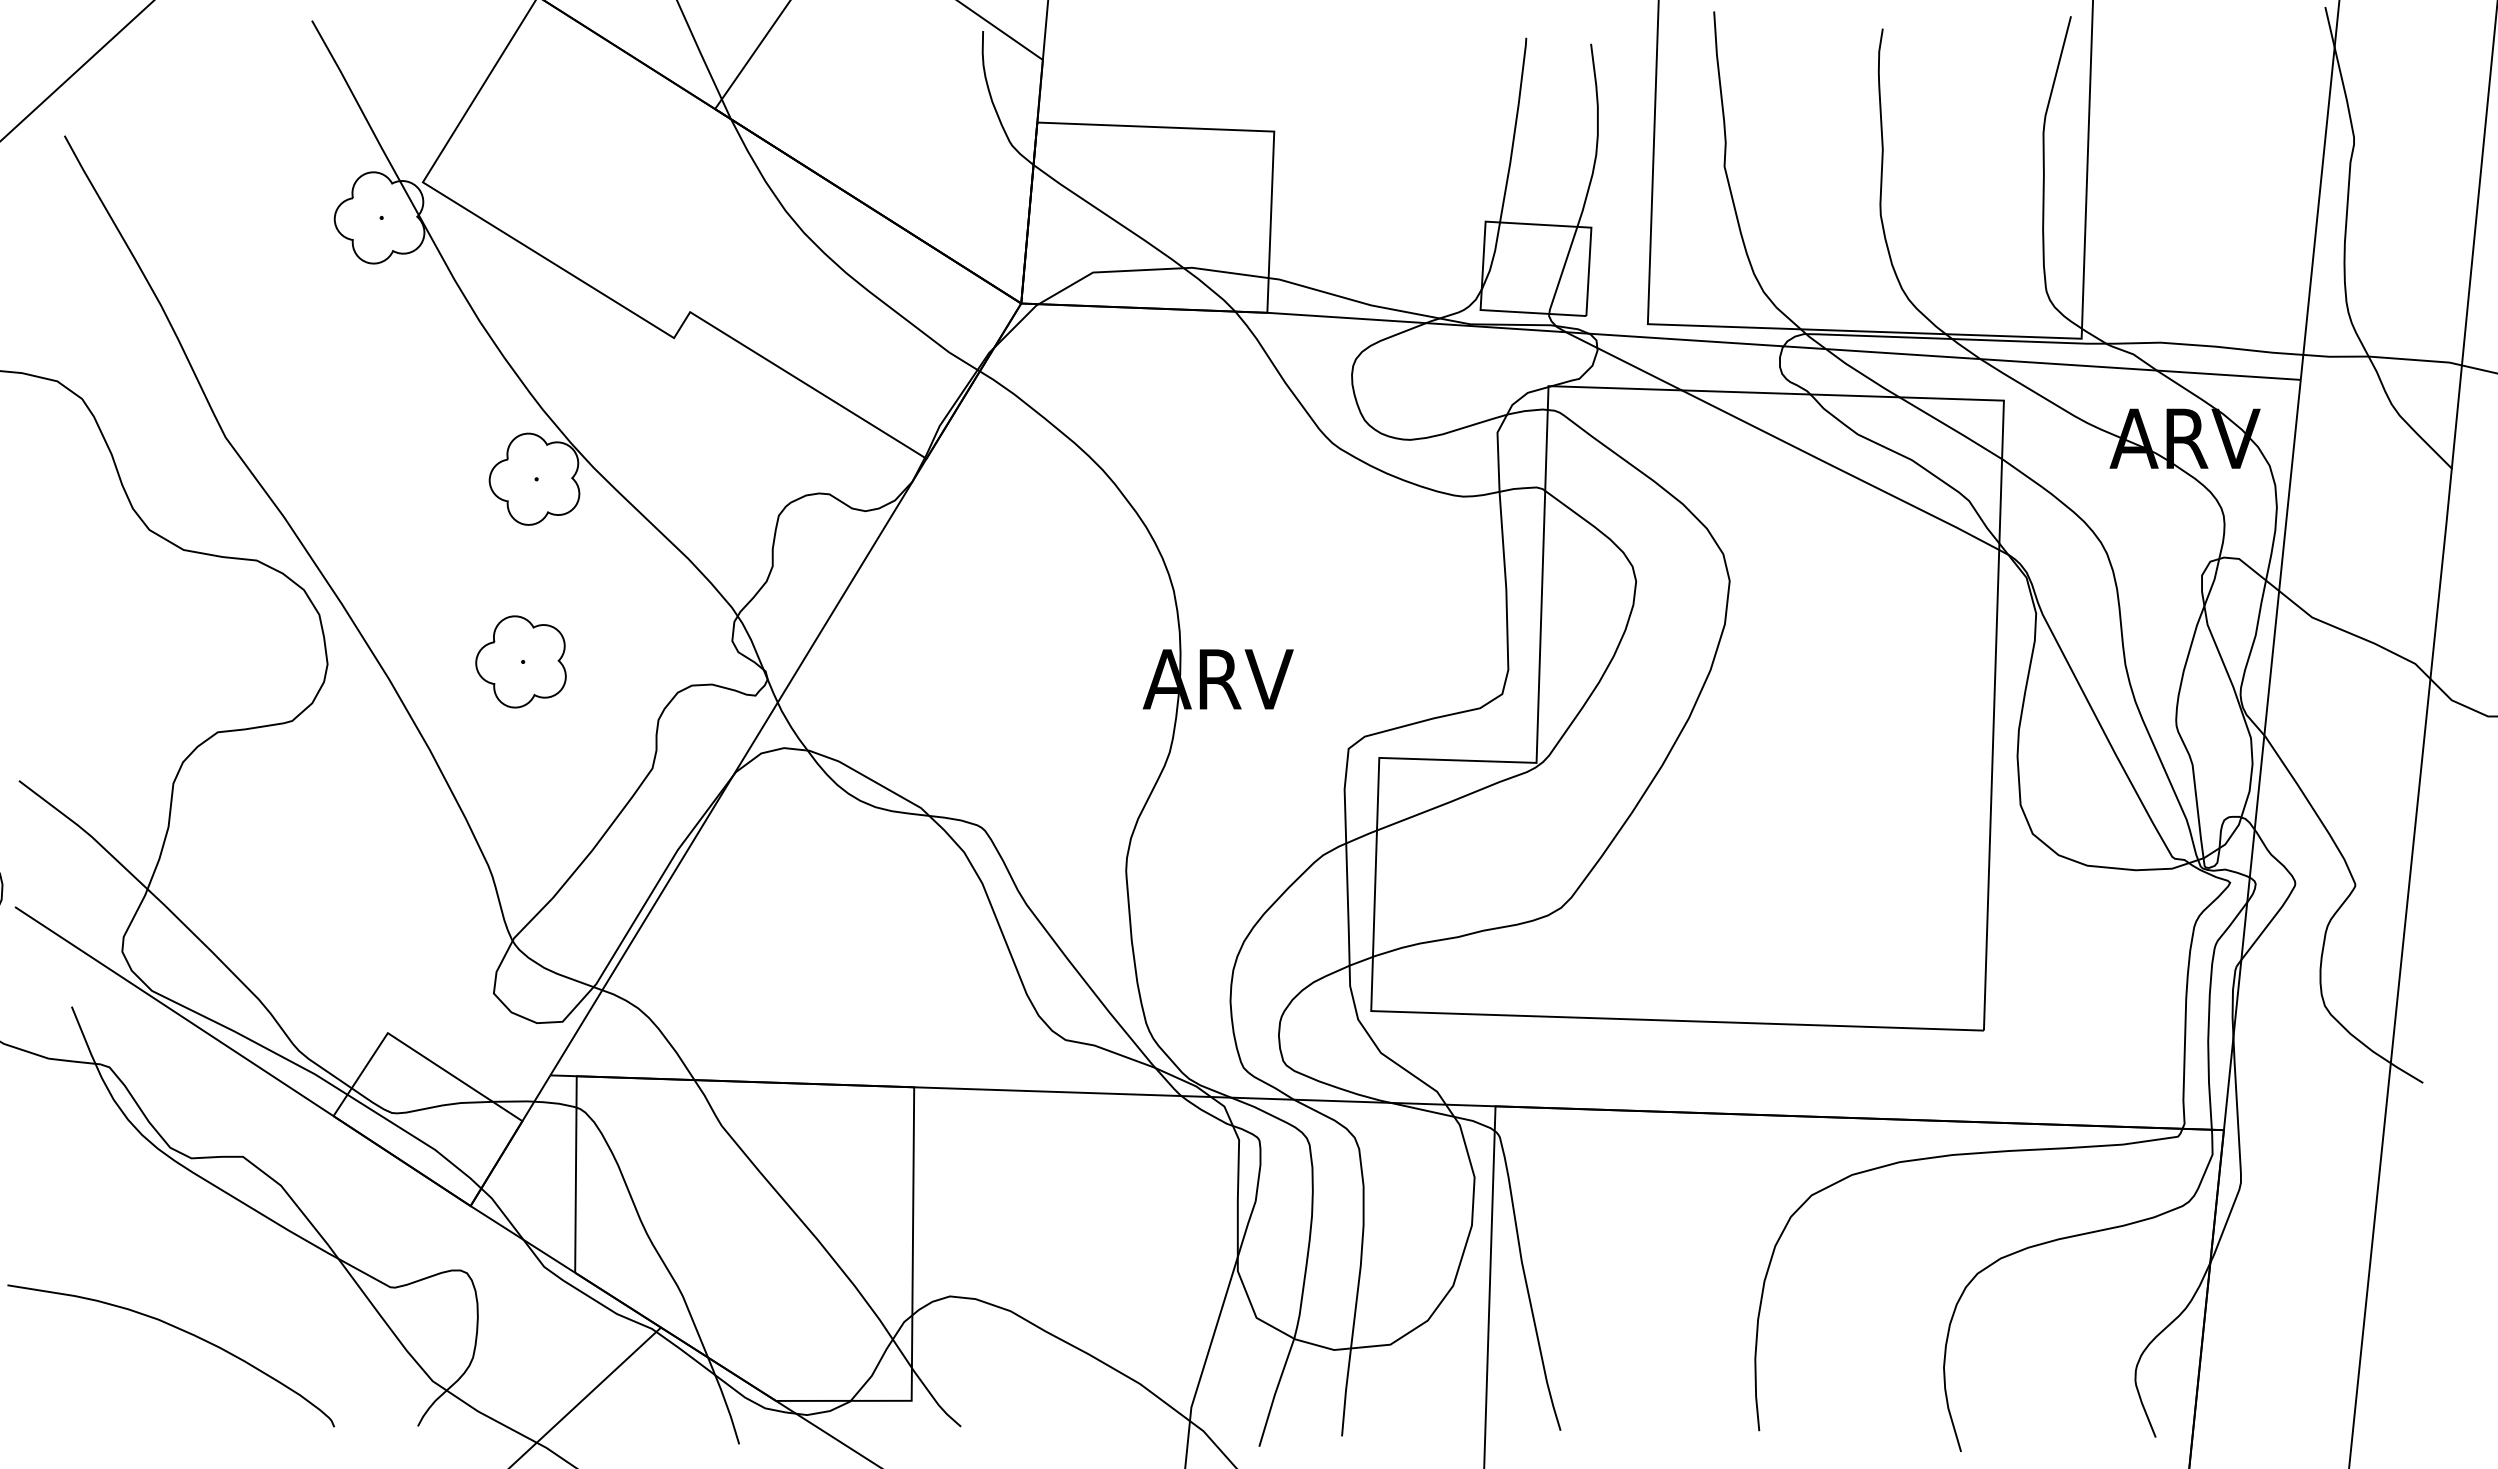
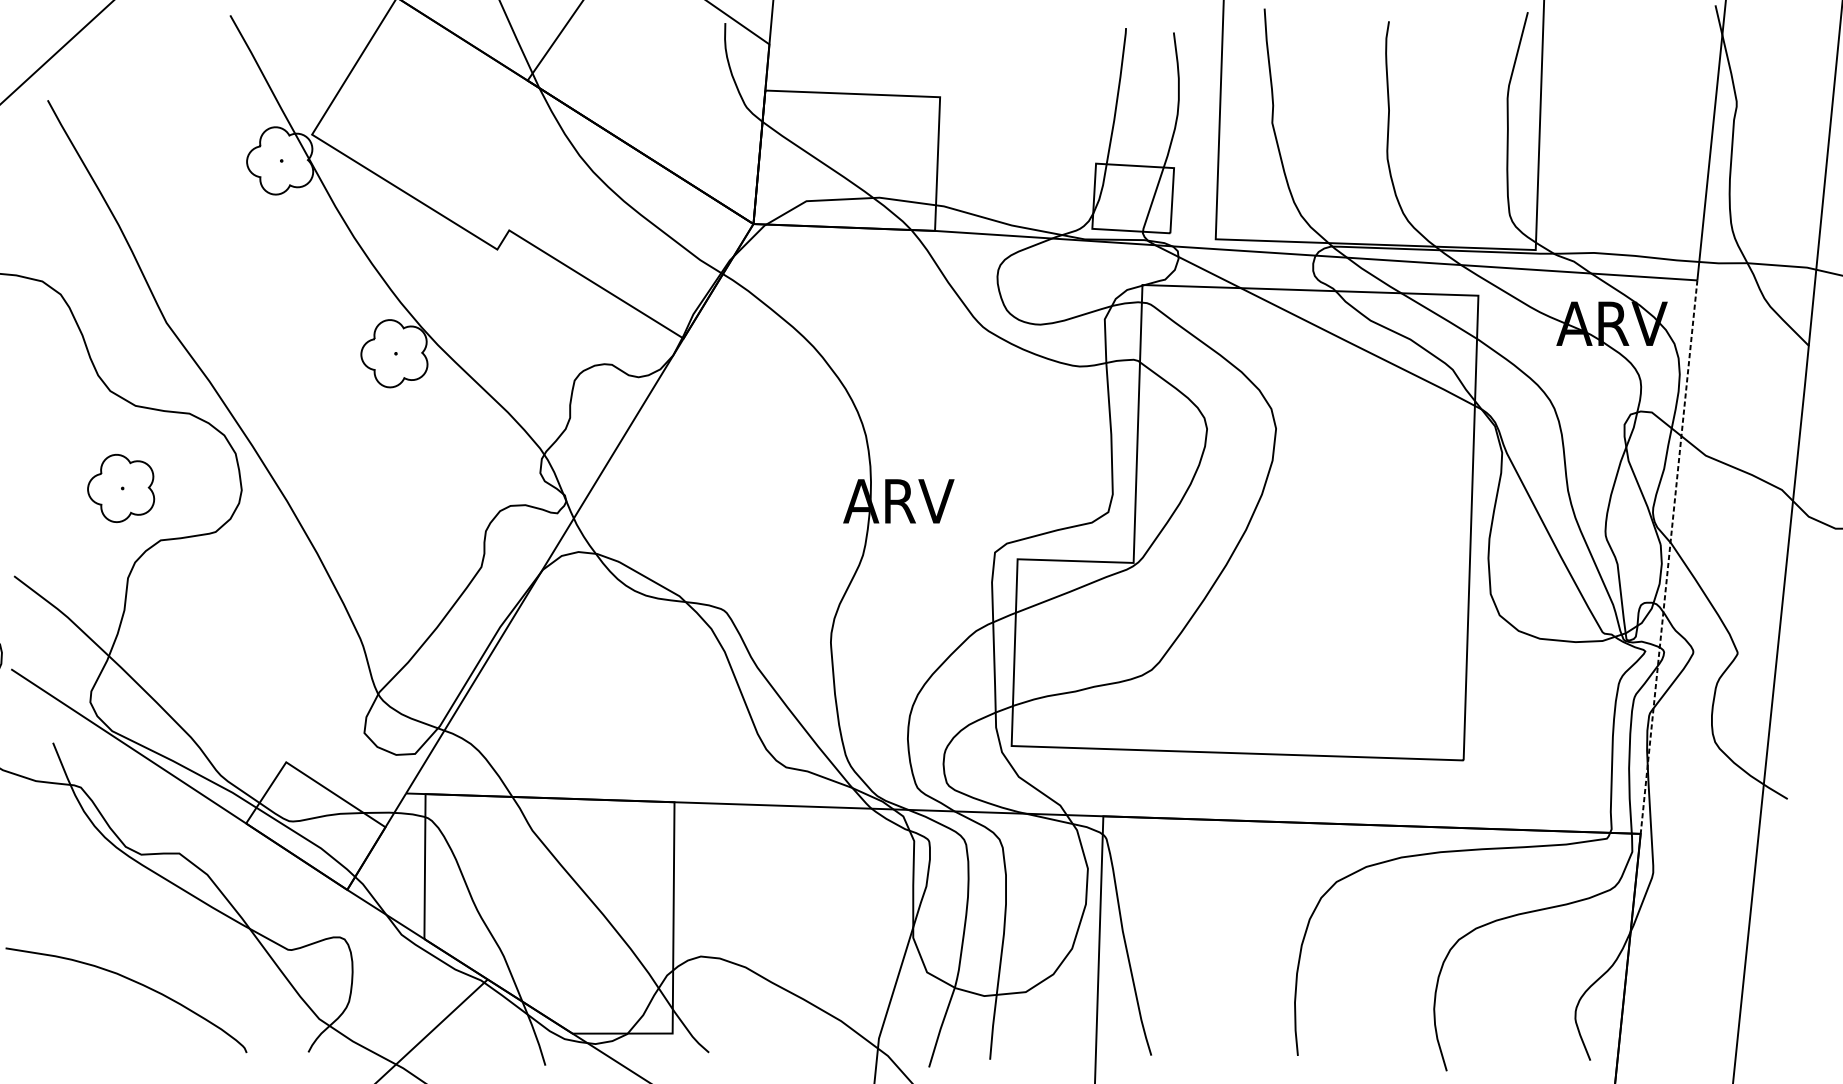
part: (520, 661) -> (120, 488), moved
line: (2262, 755) -> (1669, 557), solid -> dashed

